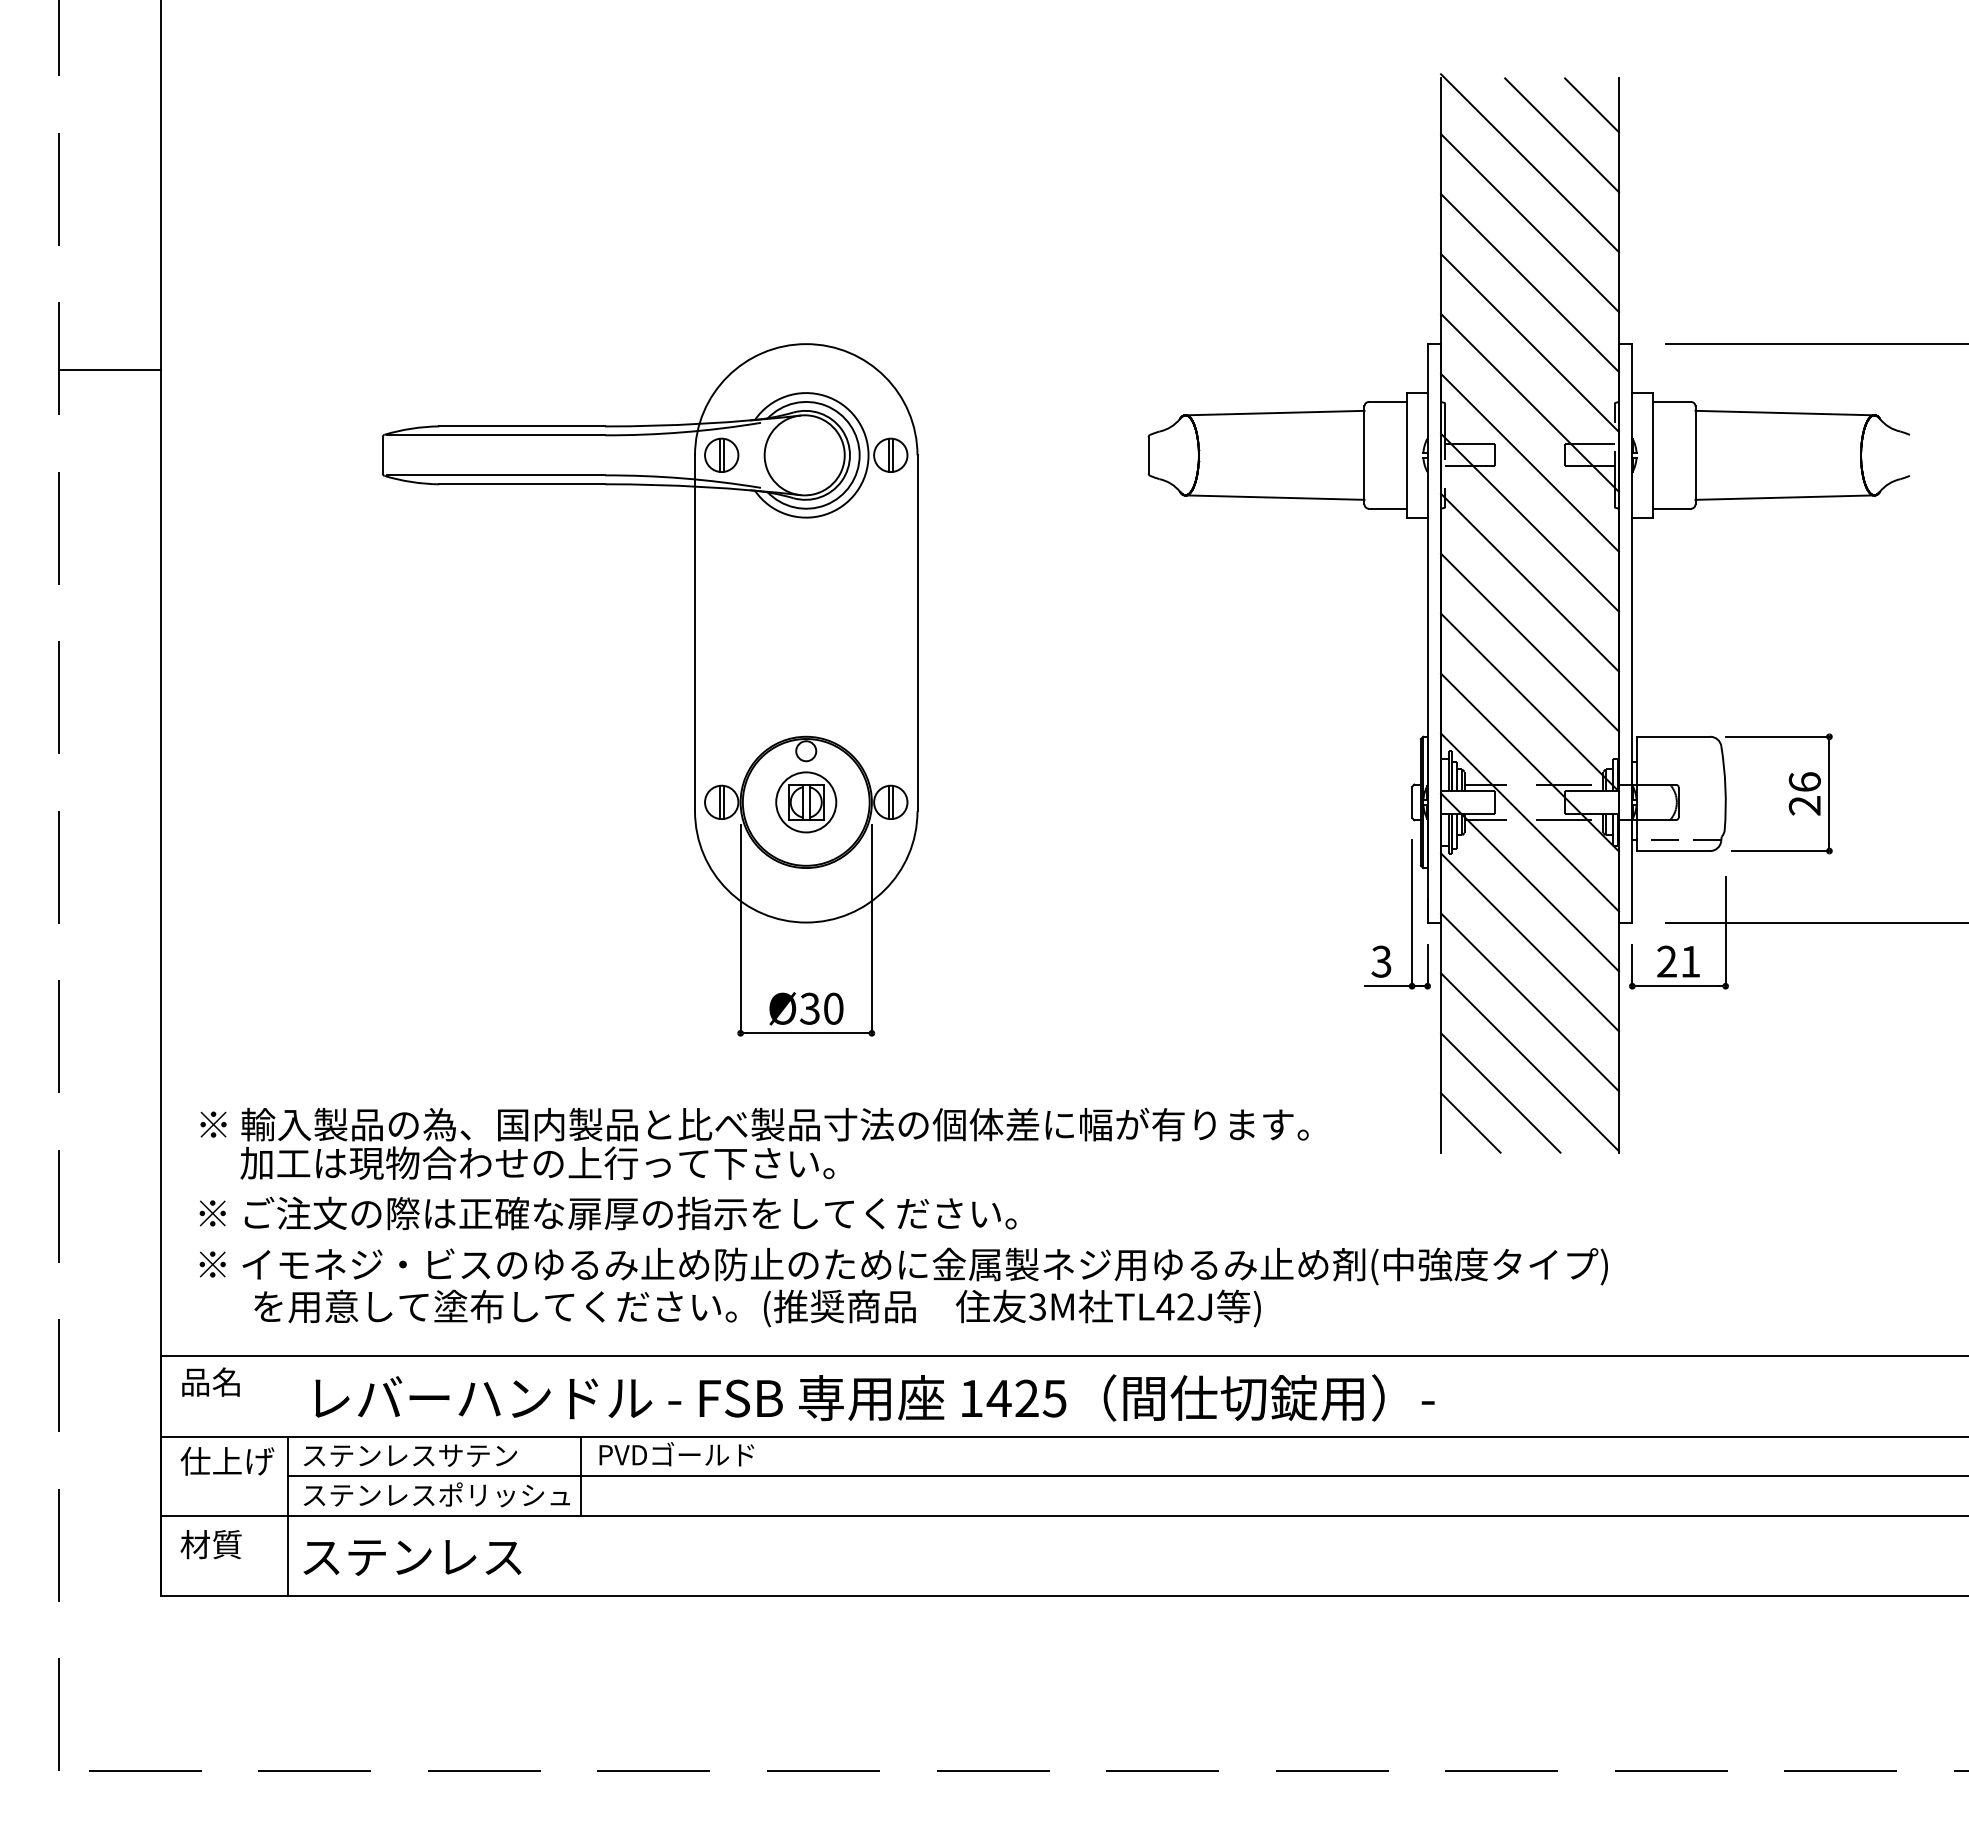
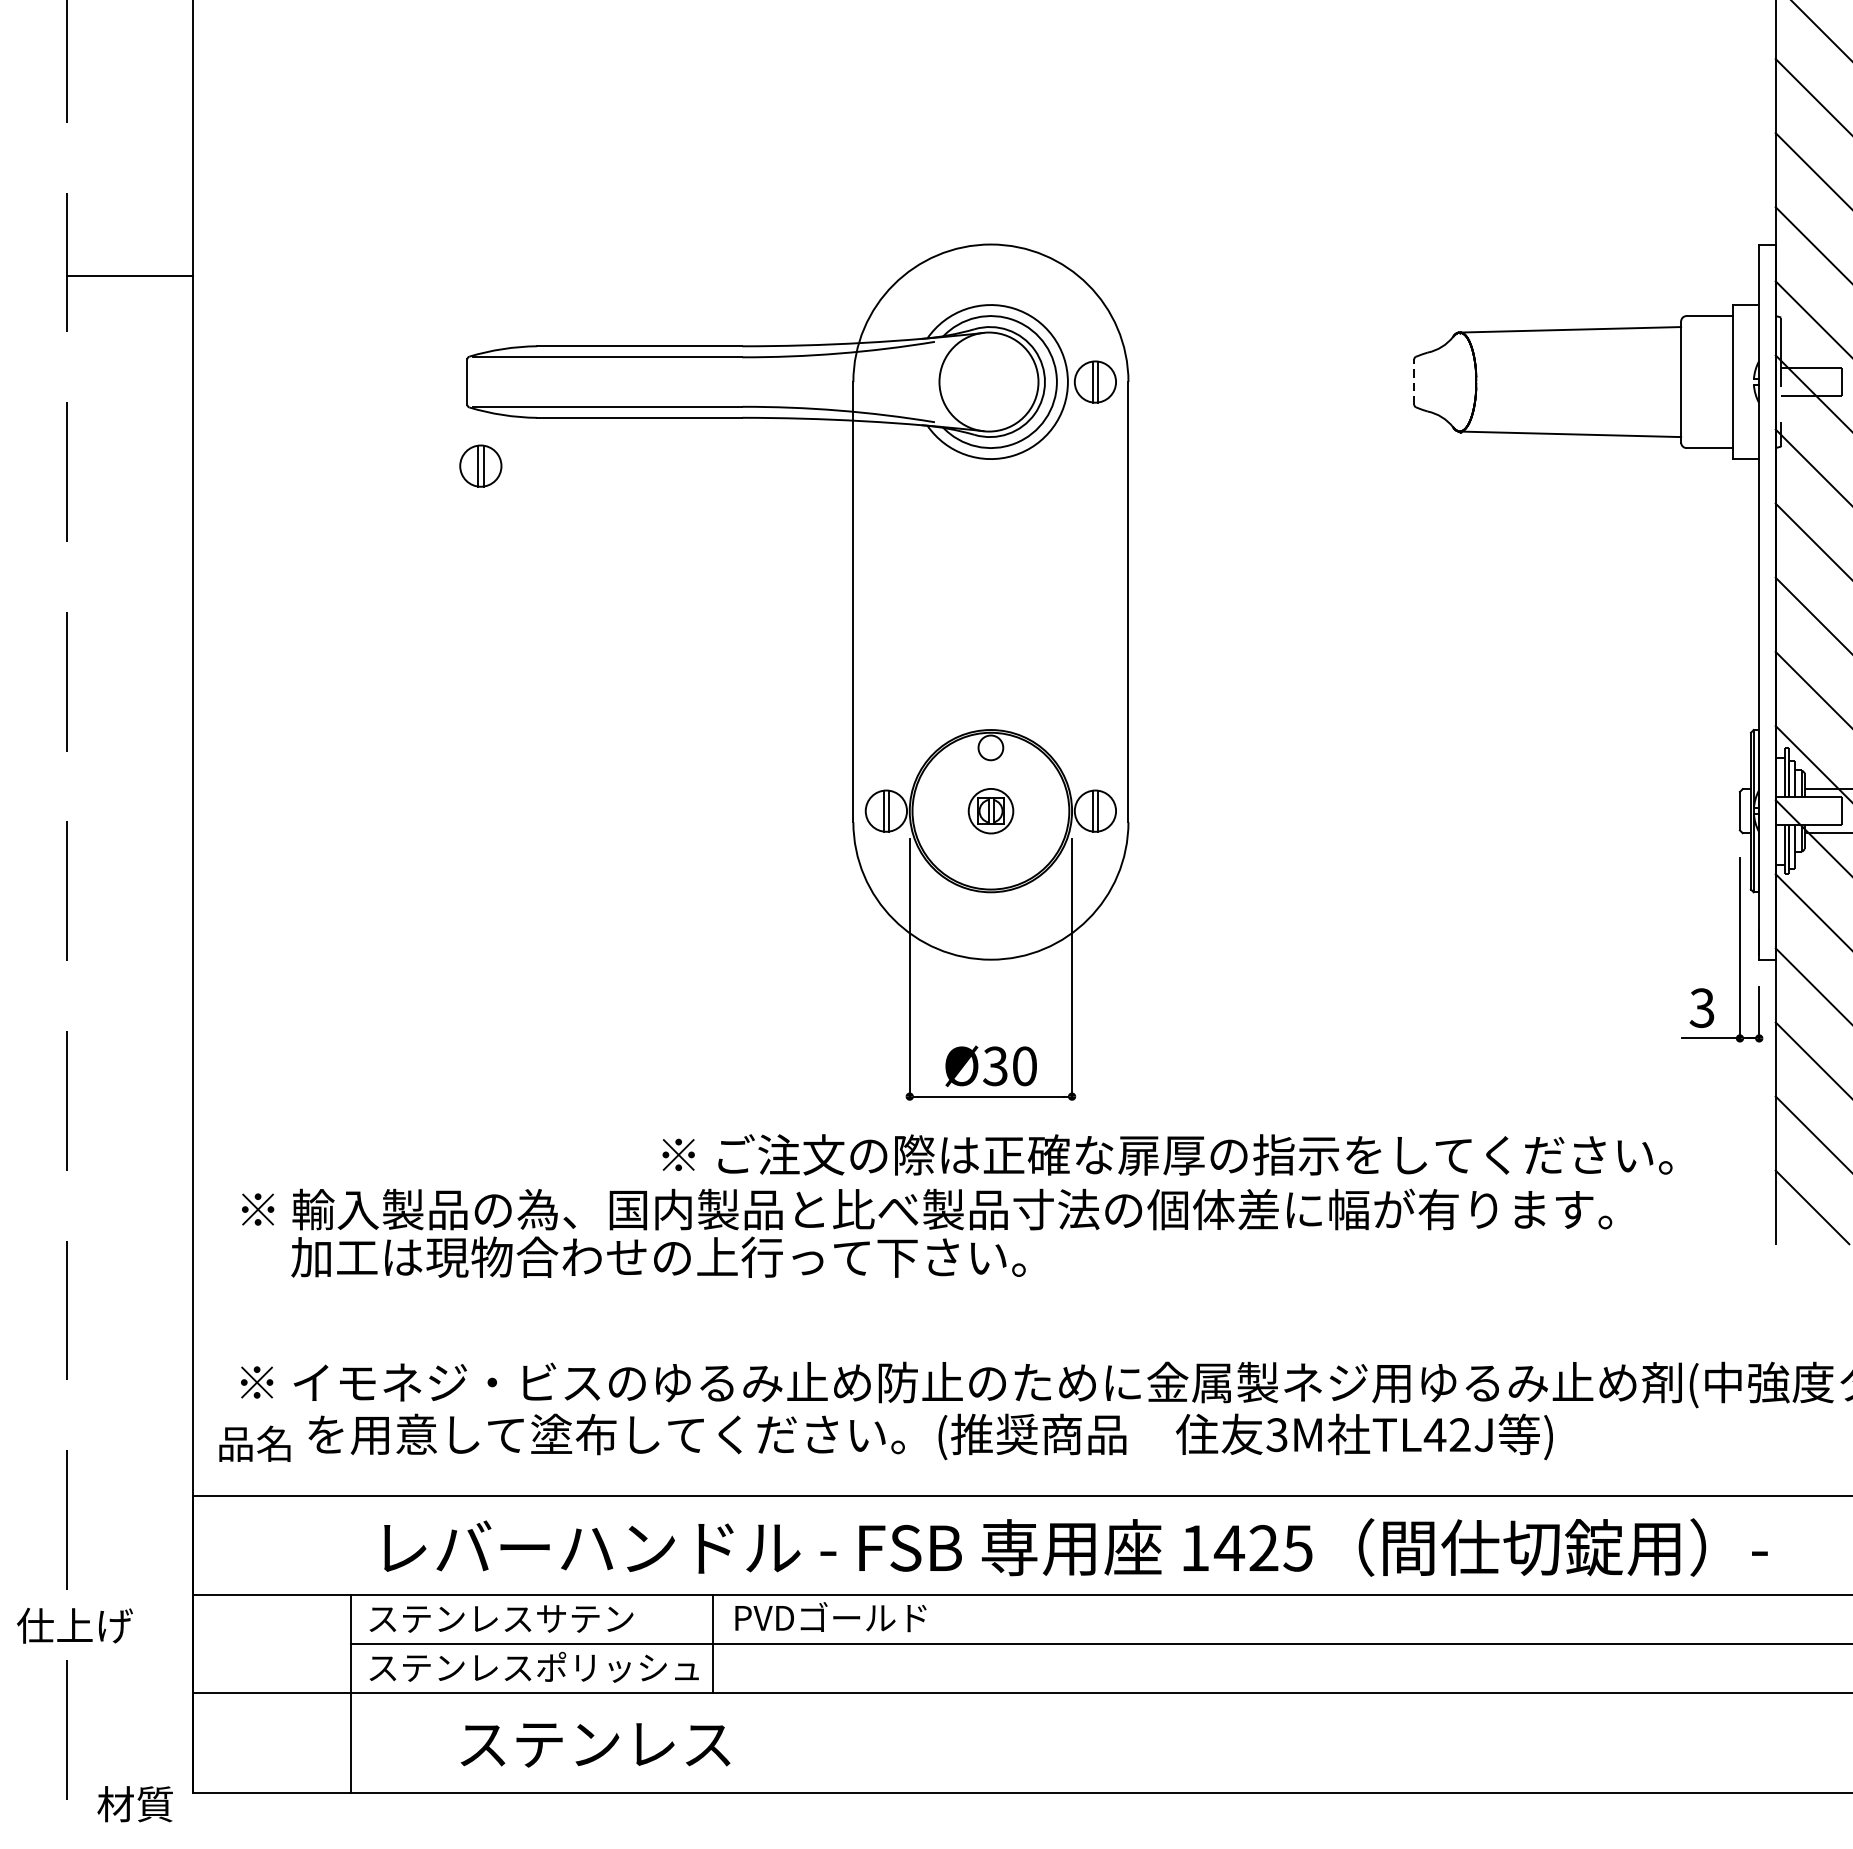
part: (721, 454) -> (480, 465), moved
line: (1148, 454) -> (1414, 381), solid -> dashed
part: (806, 802) -> (991, 811), size x0.6
text: (607, 1213) -> (1166, 1154), moved
text: (210, 1381) -> (254, 1443), moved
text: (227, 1460) -> (75, 1624), moved
text: (210, 1544) -> (134, 1804), moved
text: (412, 1557) -> (595, 1744), moved

